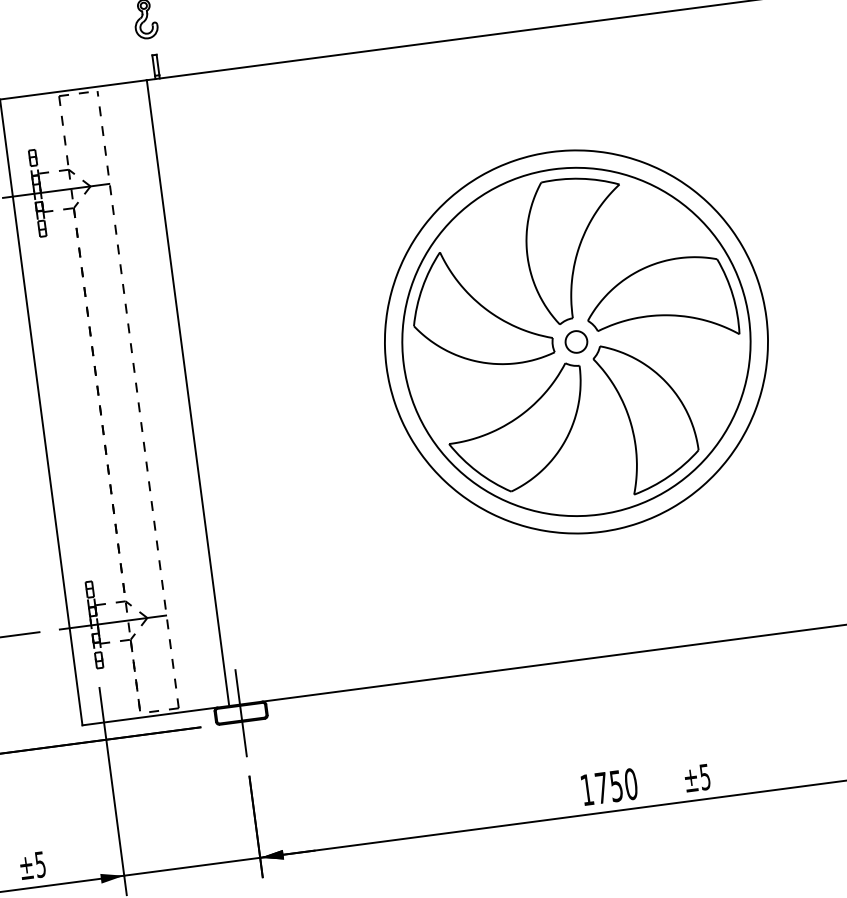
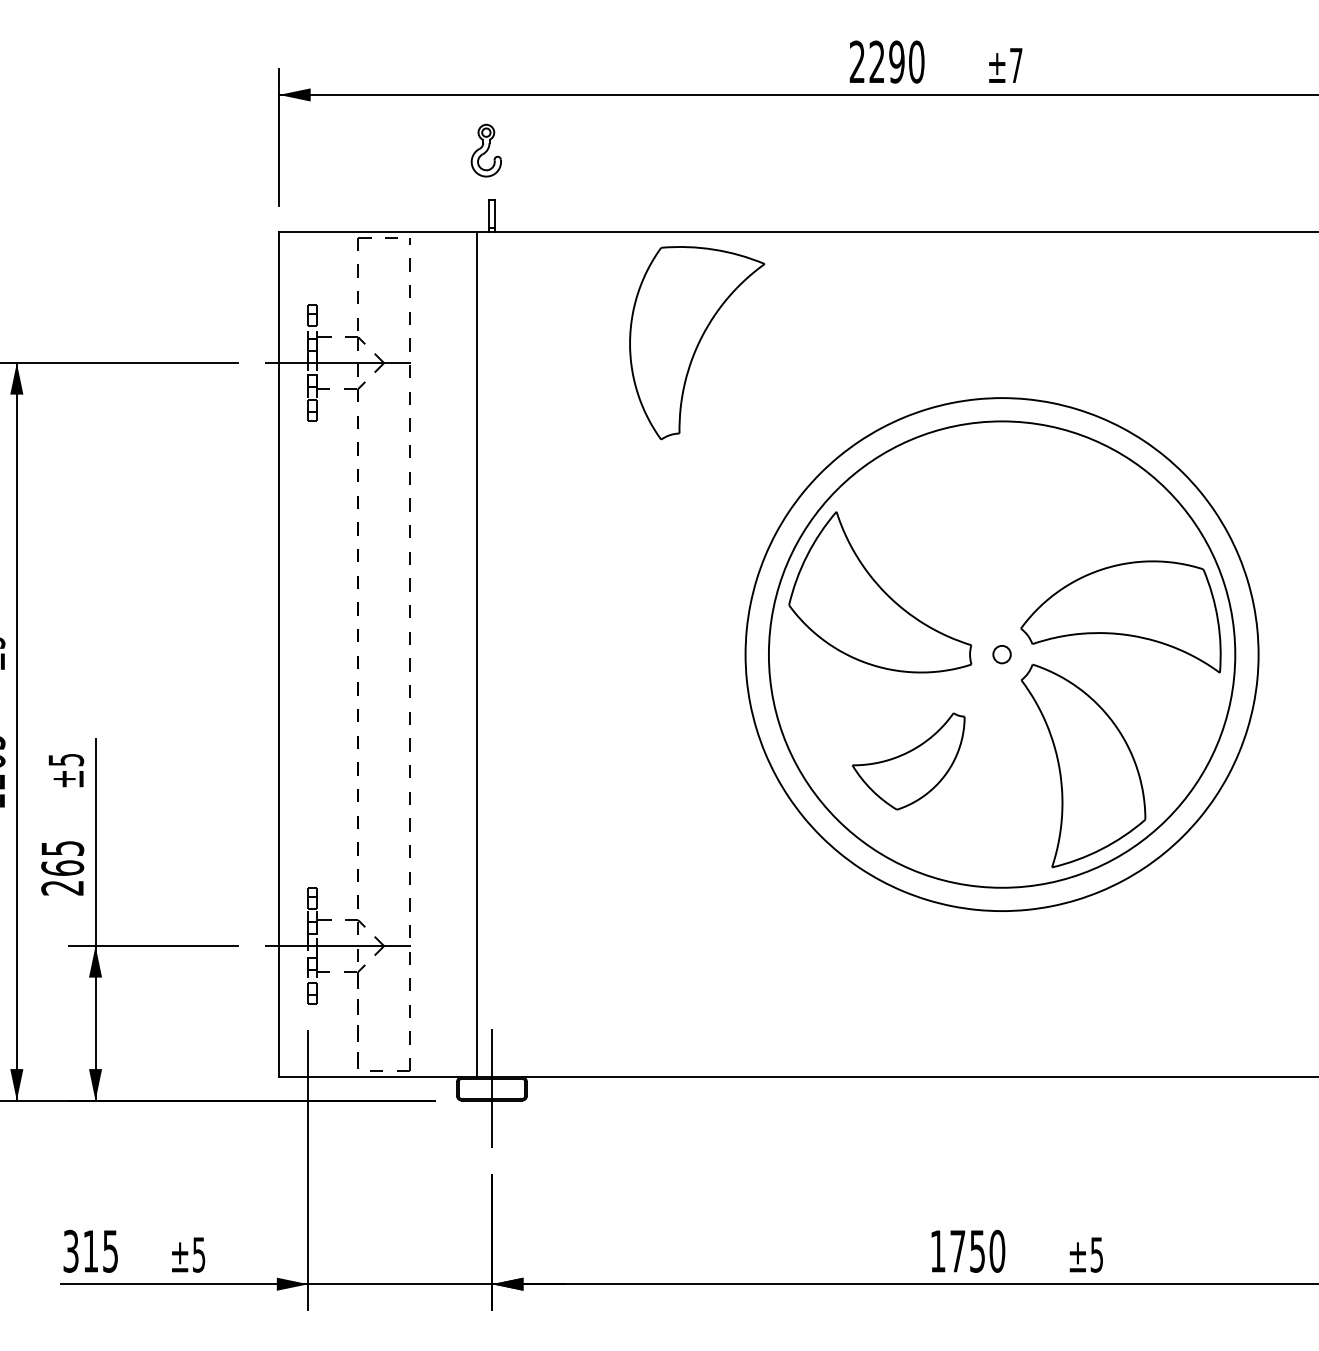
part: (577, 249) -> (697, 343), moved
circle: (576, 341) -> (1001, 654), size x0.6
part: (517, 430) -> (908, 761), size x0.6

